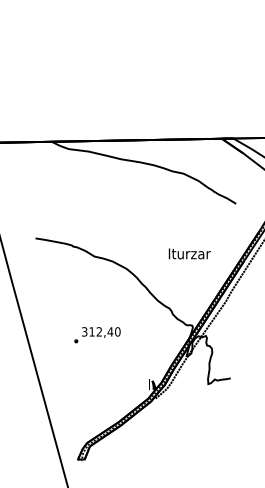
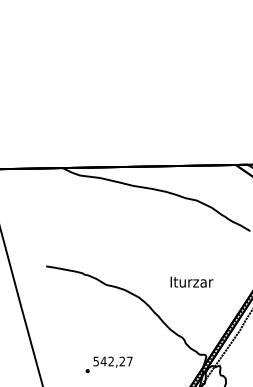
text: (189, 253) -> (191, 281), moved
text: (101, 331) -> (113, 361), 312,40 -> 542,27

